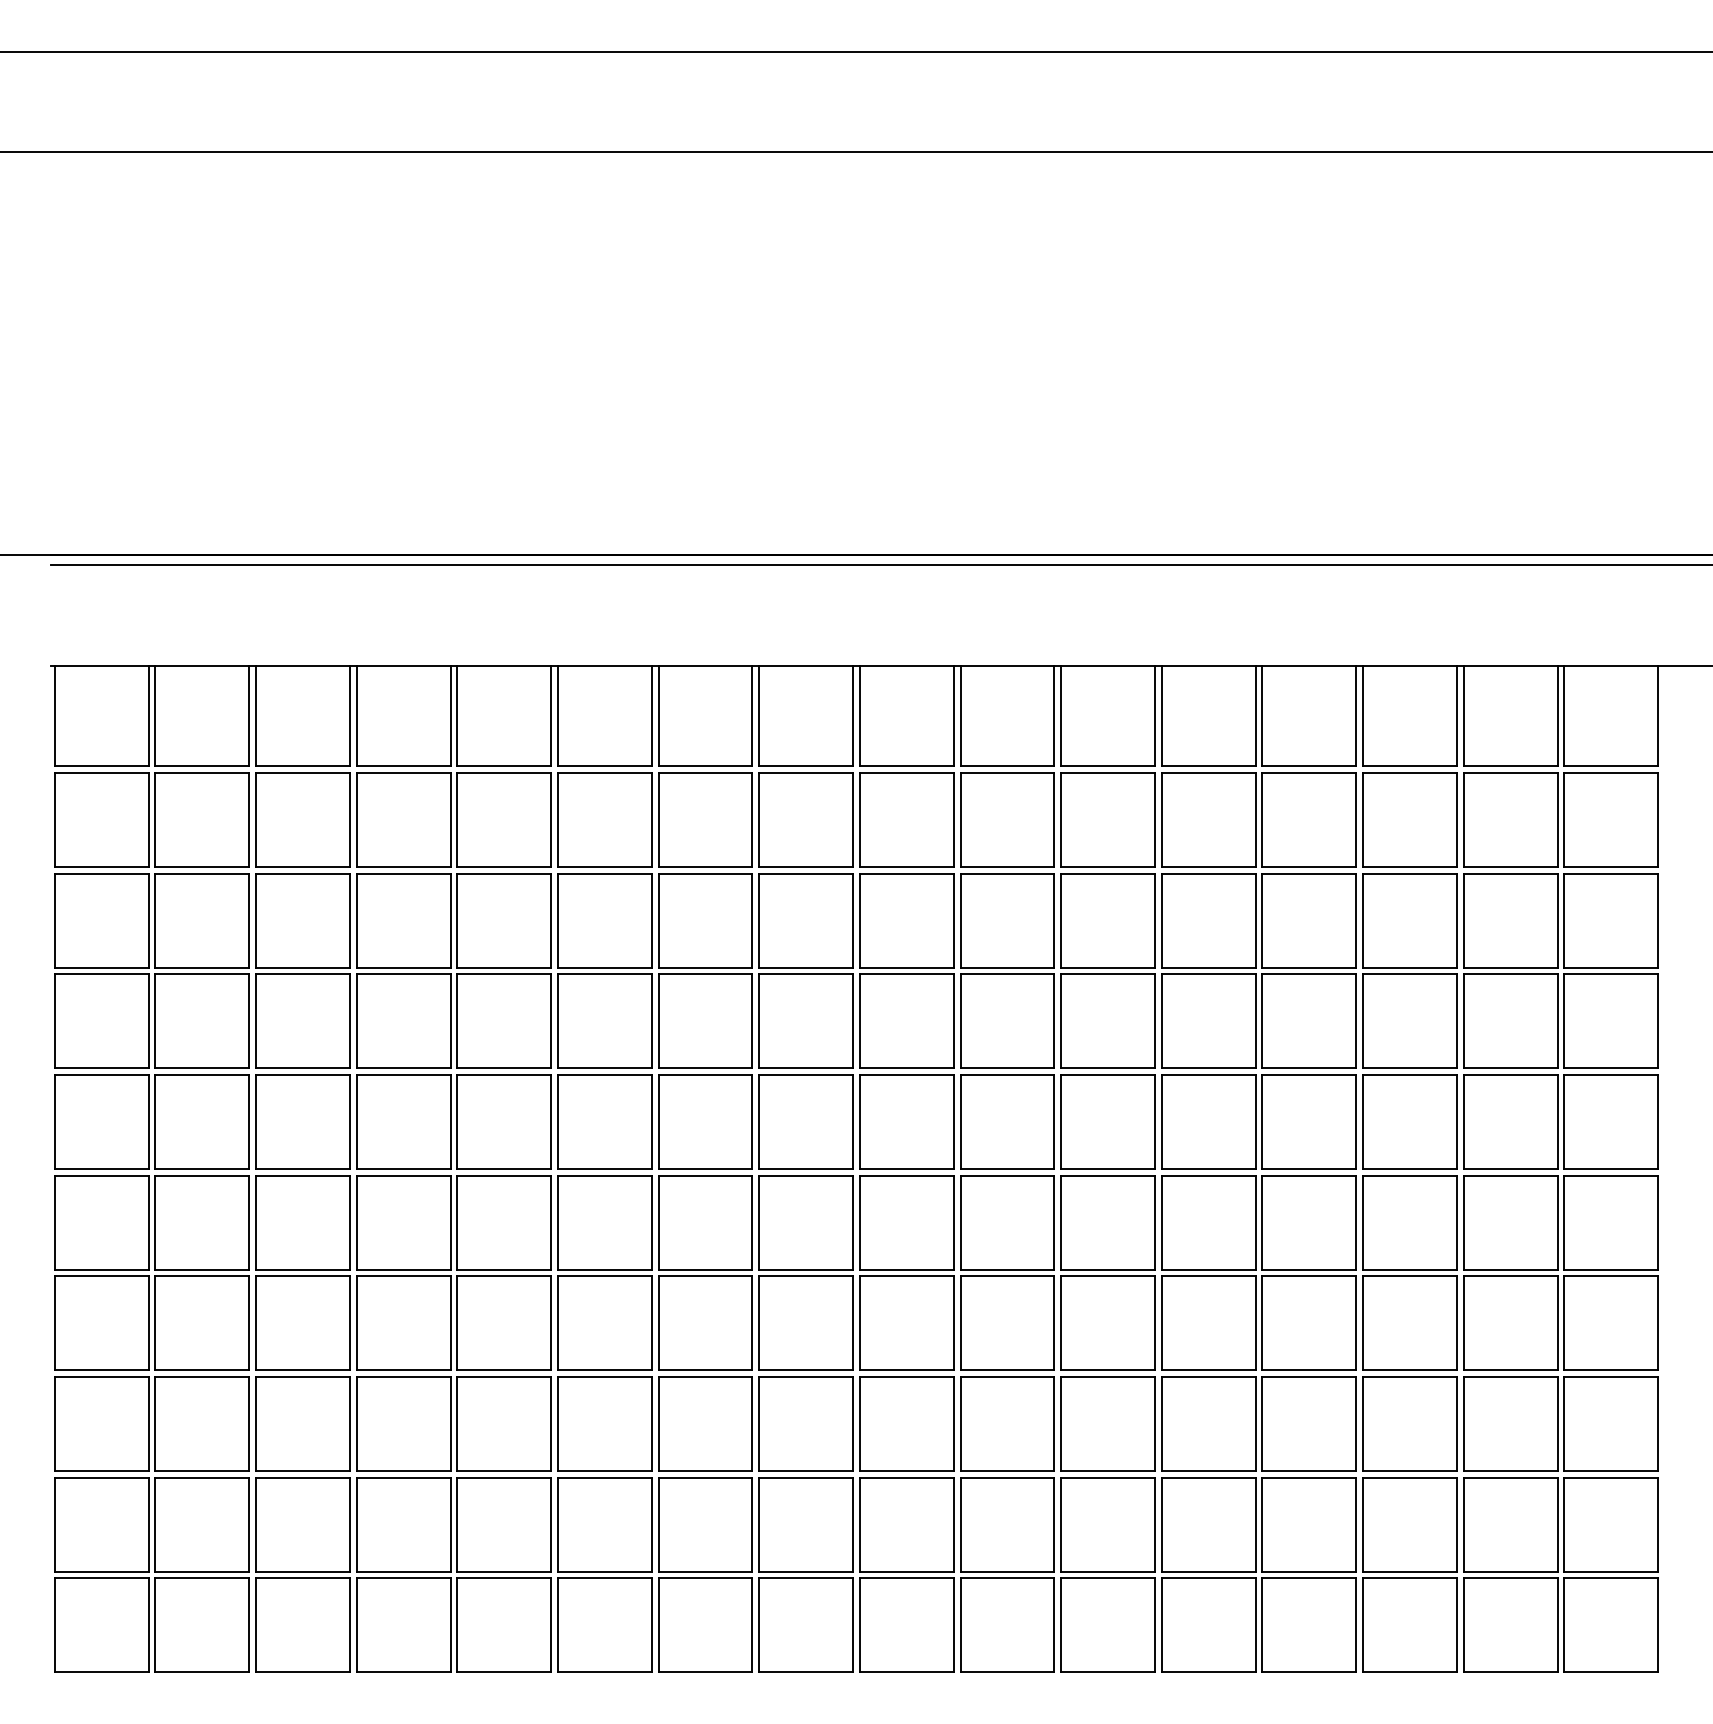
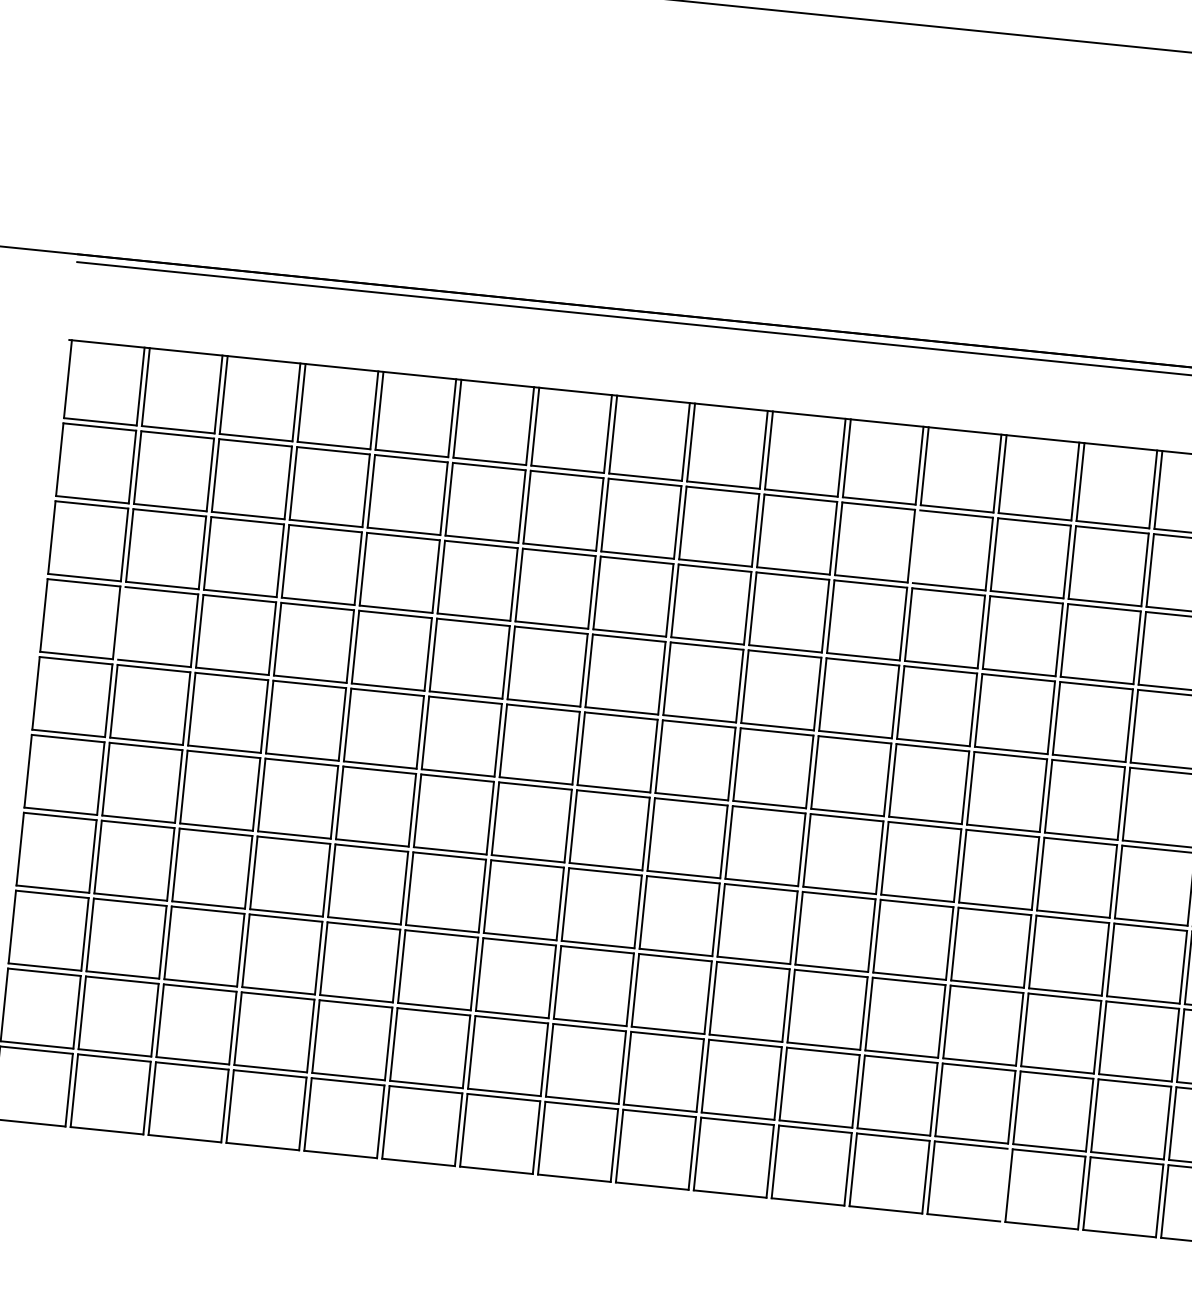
line: (1161, 820) -> (916, 547), removed
line: (155, 1021) -> (122, 623), removed
line: (1356, 1625) -> (1003, 1185), removed

